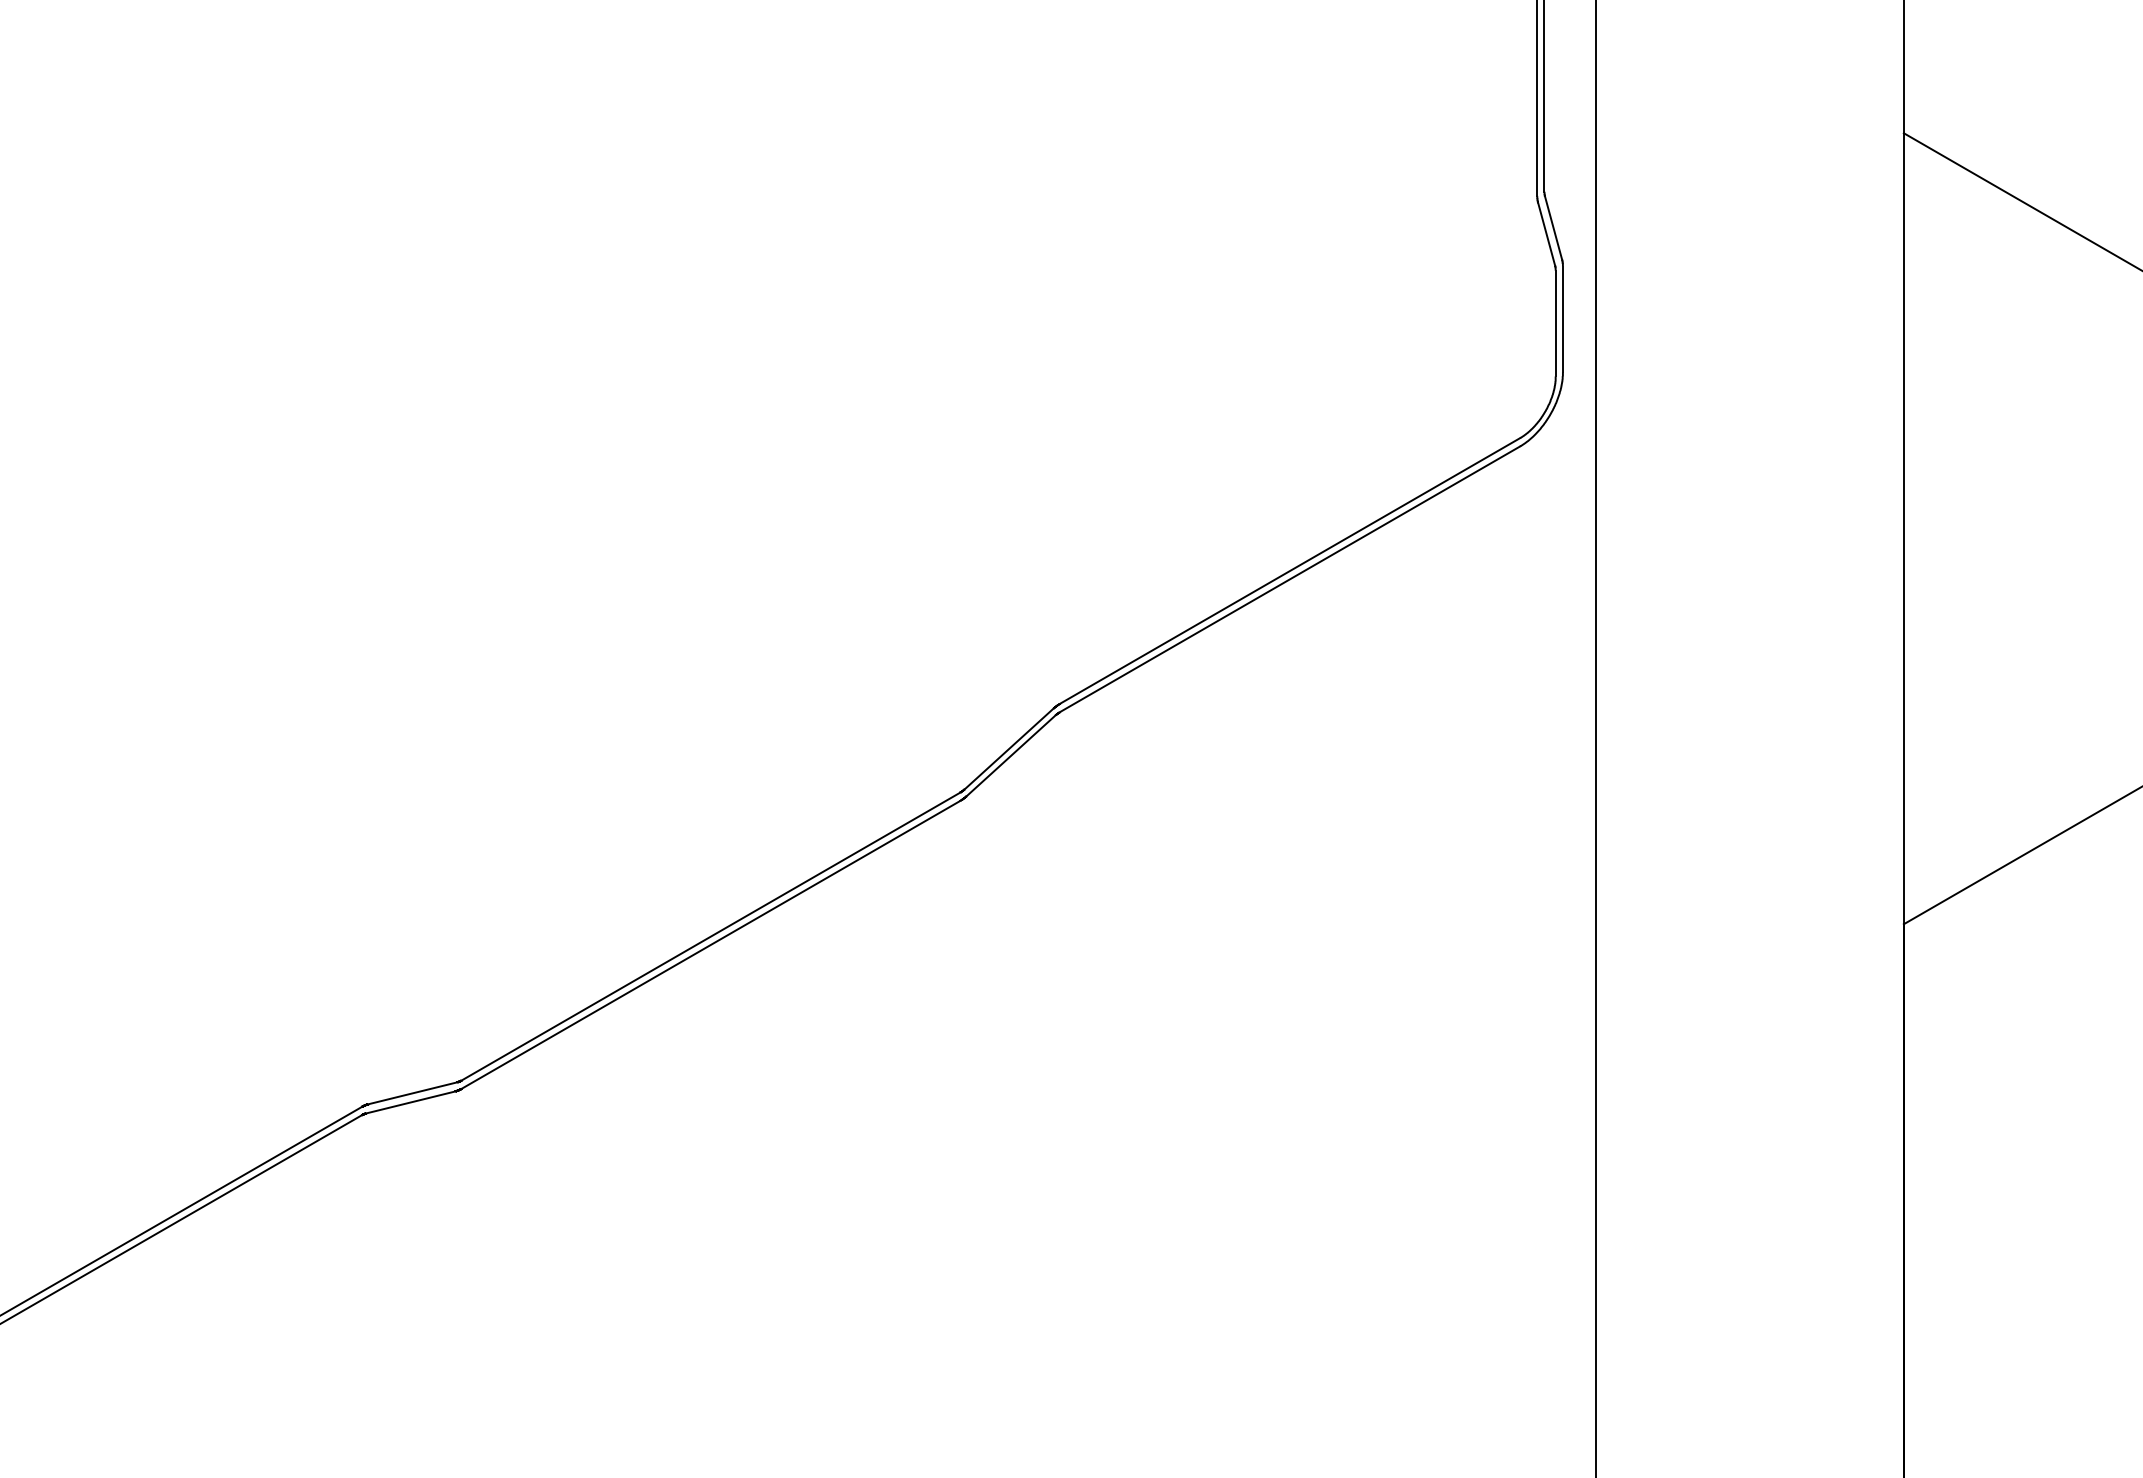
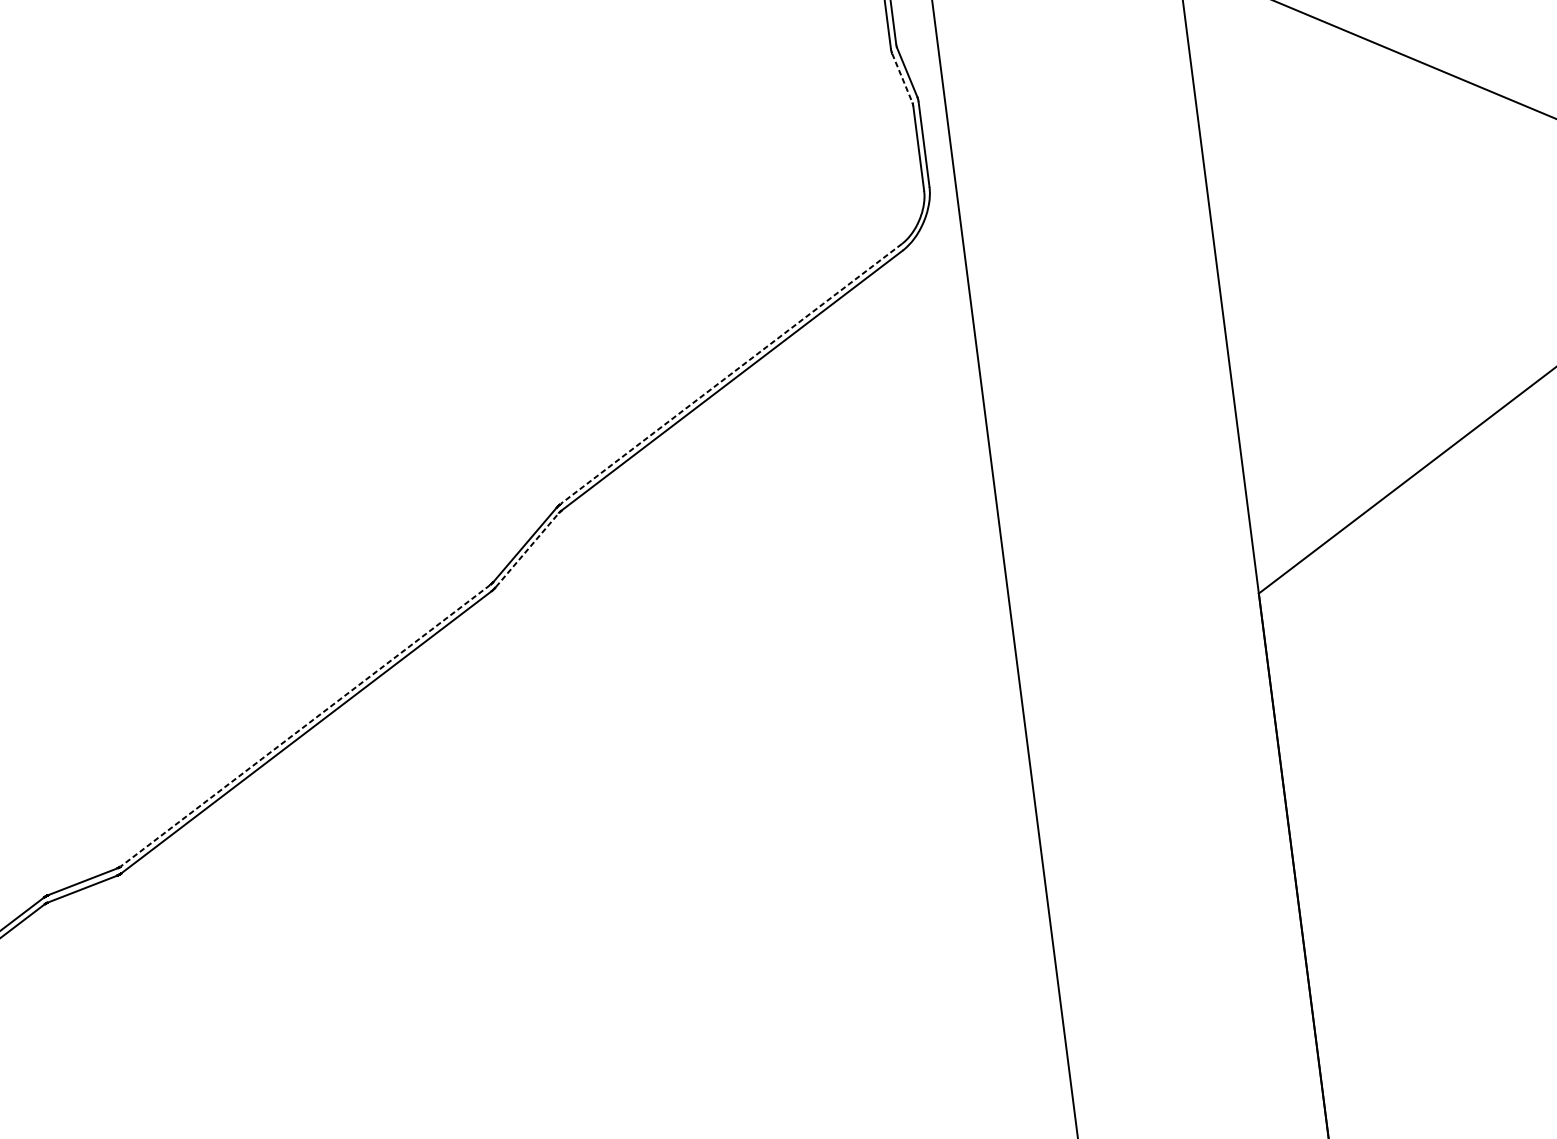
line: (1546, 234) -> (902, 78), solid -> dashed
line: (1290, 570) -> (731, 373), solid -> dashed
line: (1011, 755) -> (527, 550), solid -> dashed
line: (710, 936) -> (305, 725), solid -> dashed

